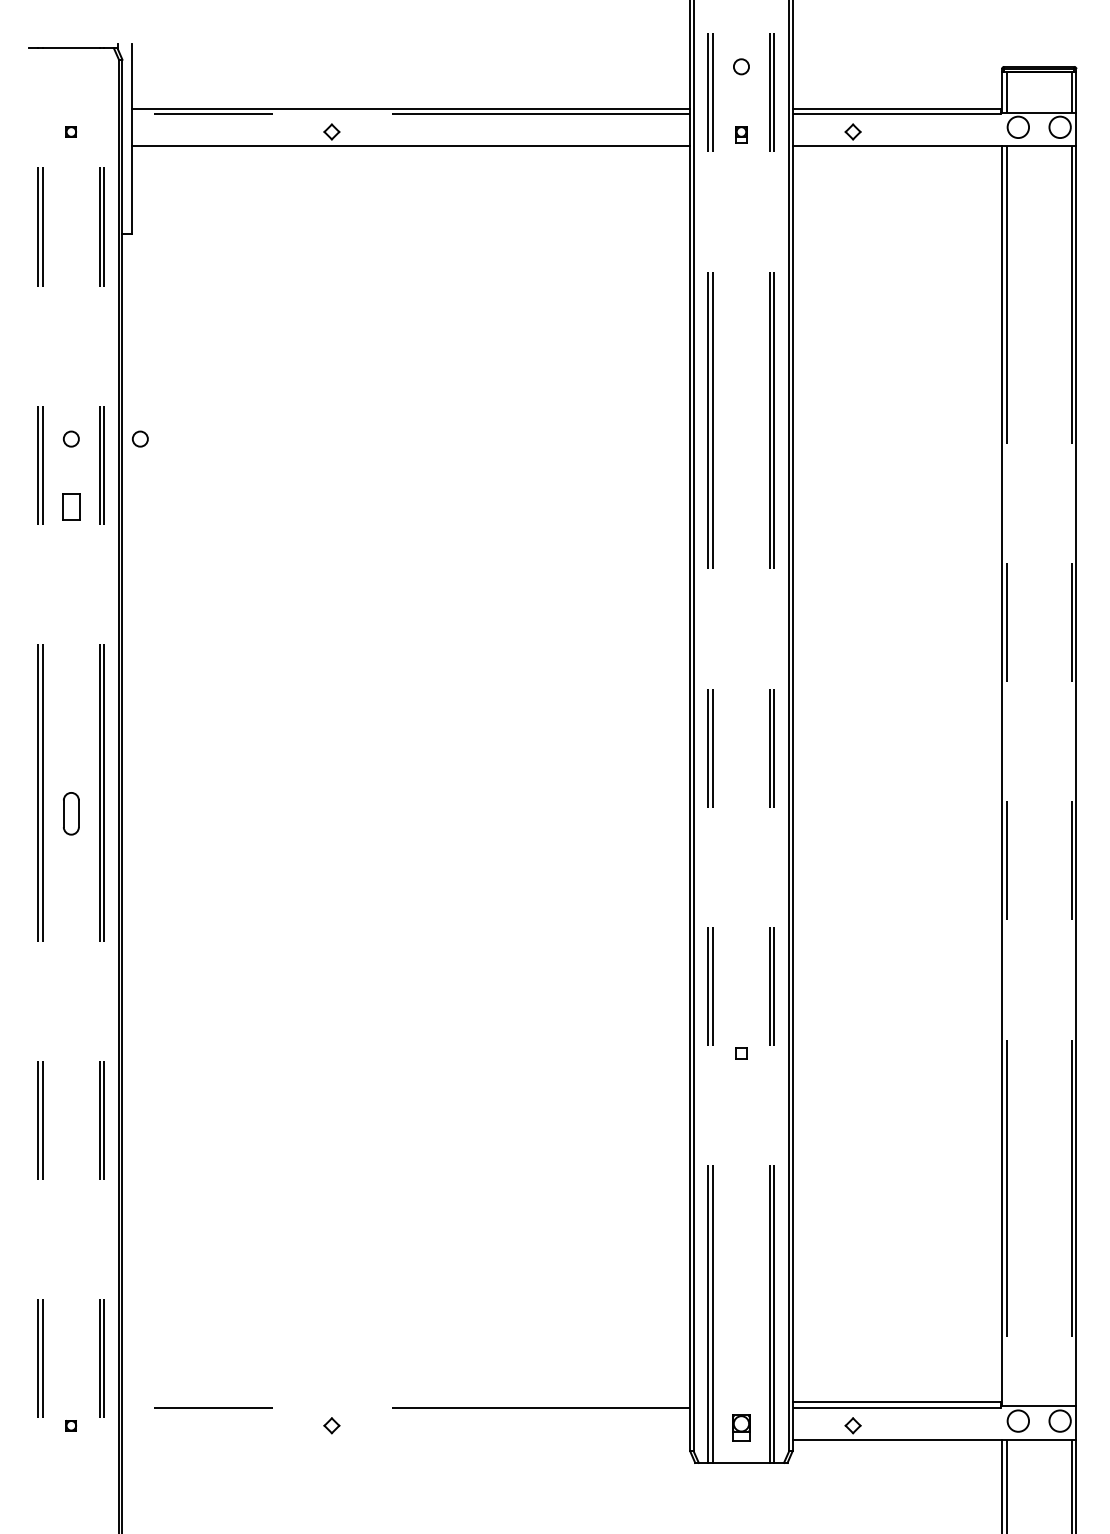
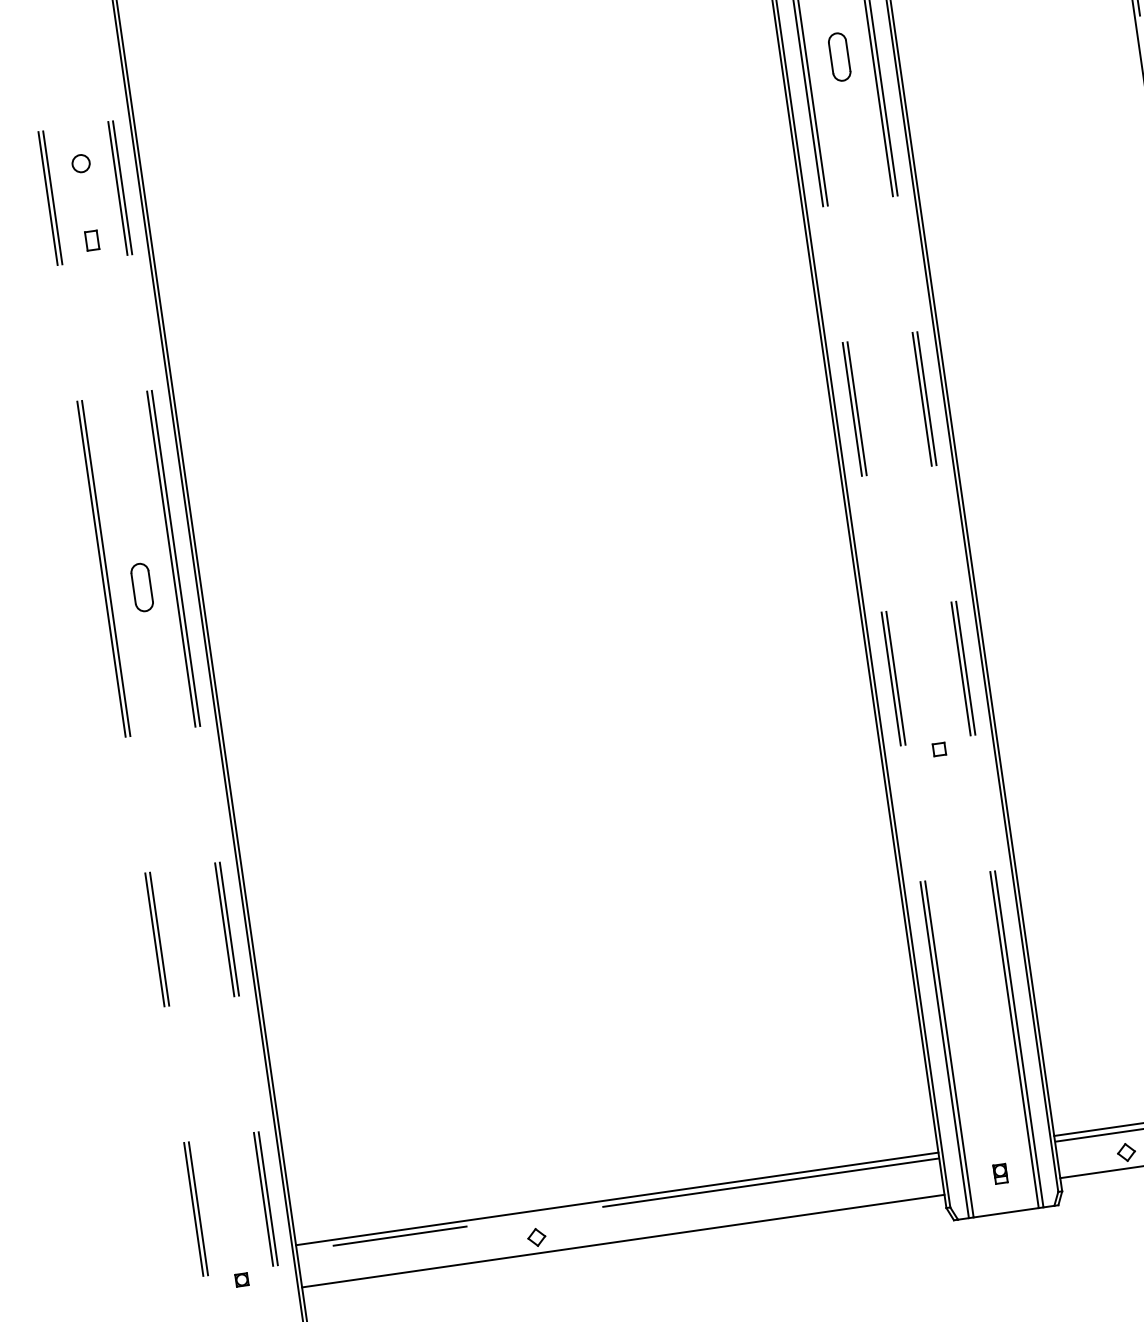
circle: (139, 438) -> (158, 151), removed
part: (741, 441) -> (839, 57), added
part: (70, 506) -> (91, 240), size x0.62
line: (406, 1402) -> (617, 1198), added
part: (741, 1428) -> (1000, 1173), size x0.62
line: (406, 1439) -> (623, 1240), added

